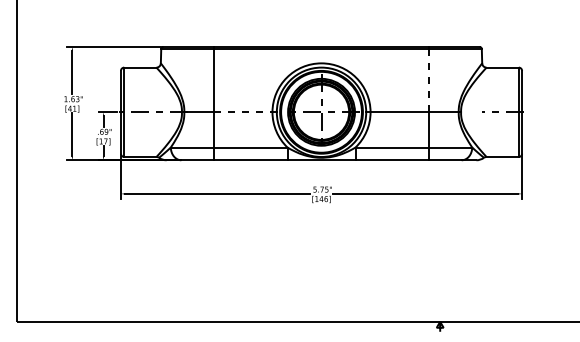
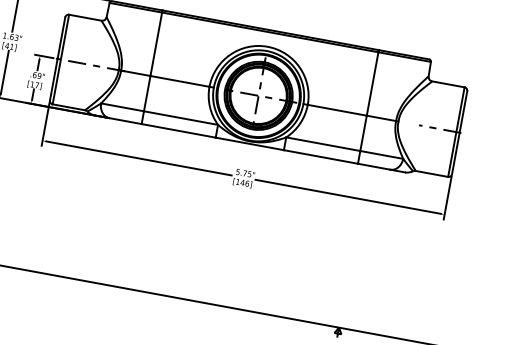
line: (429, 80) -> (372, 83), dashed -> solid
line: (243, 112) -> (180, 81), dashed -> solid

